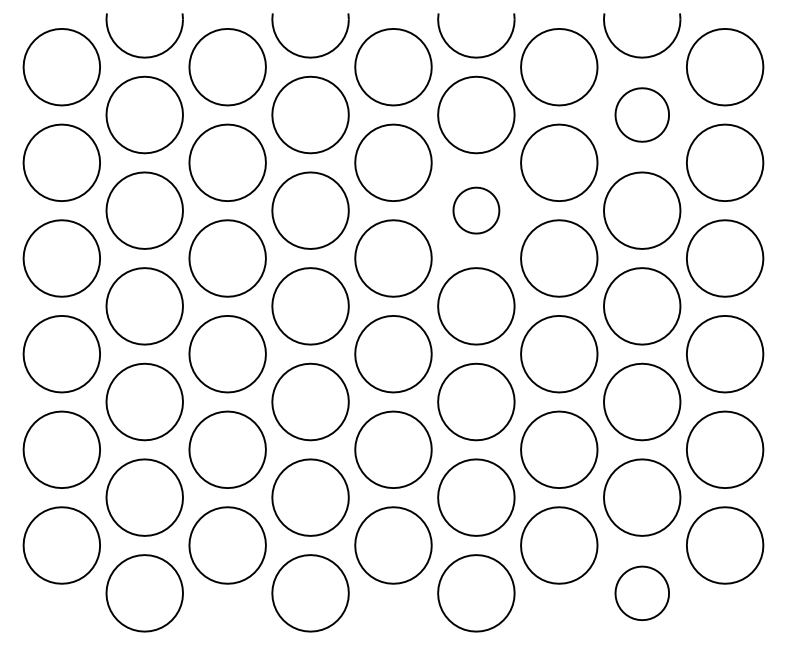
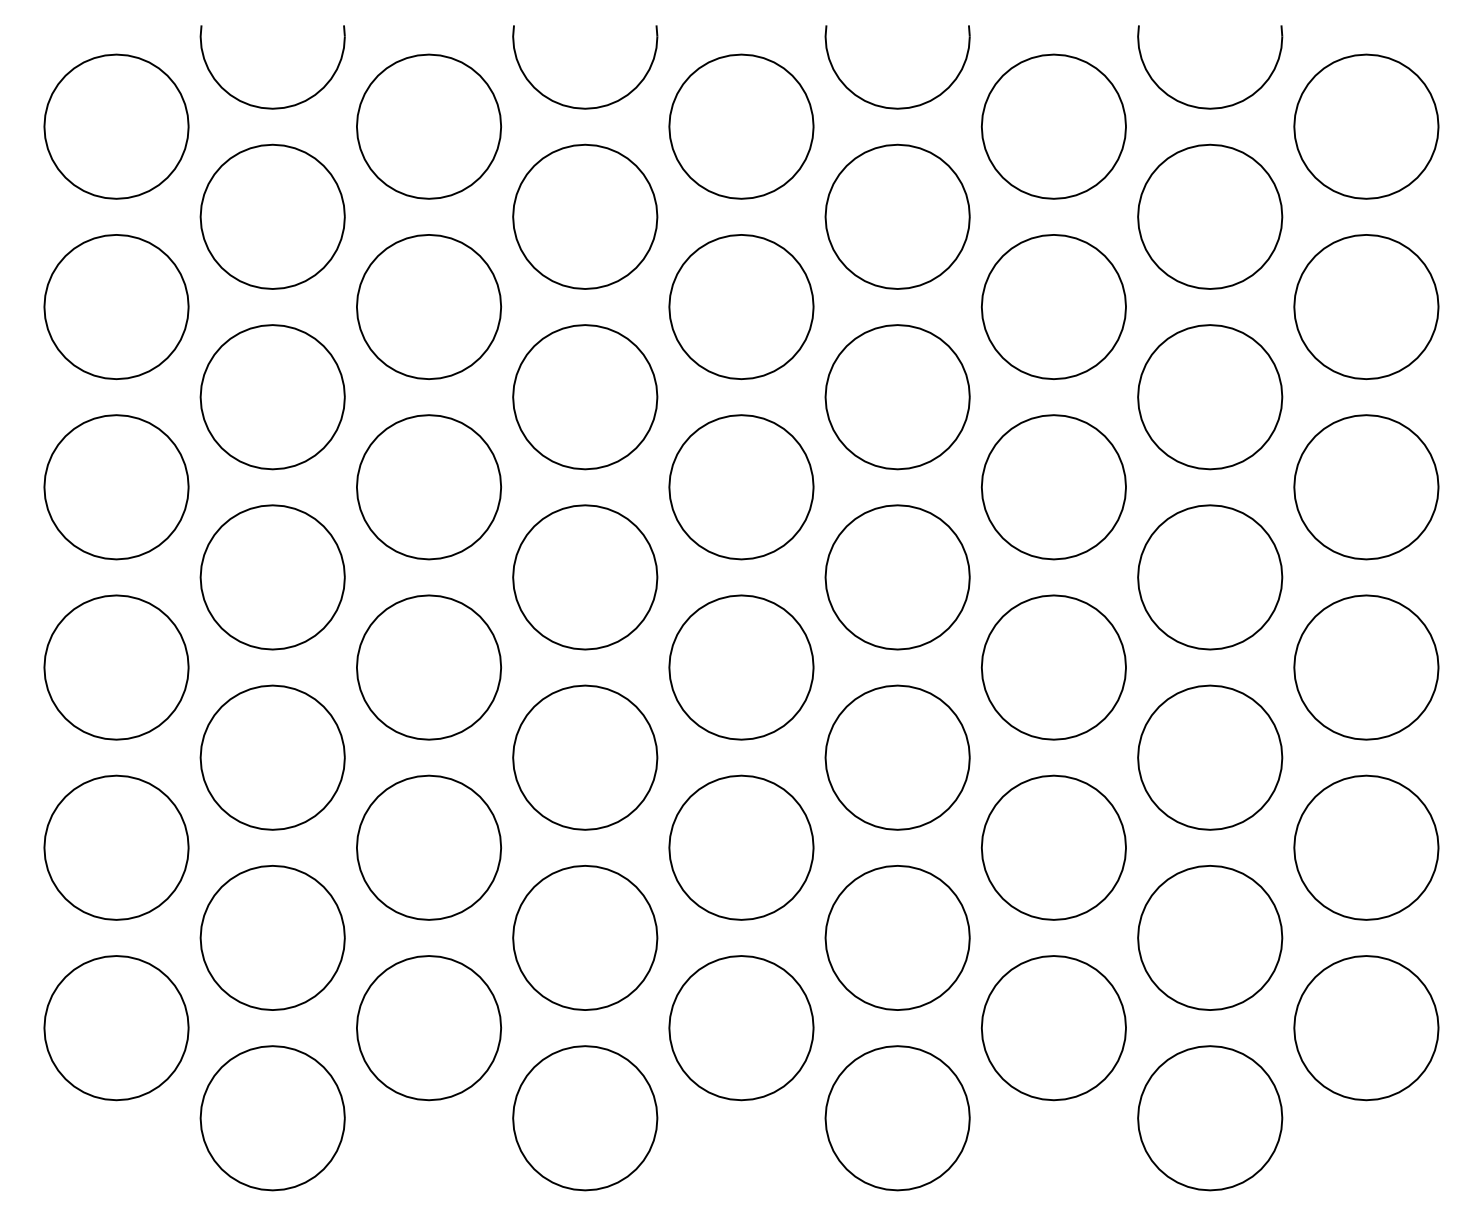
part: (642, 114) -> (1210, 215), size x1.43
part: (476, 210) -> (897, 396), size x1.67
part: (642, 593) -> (1210, 1118), size x1.43

